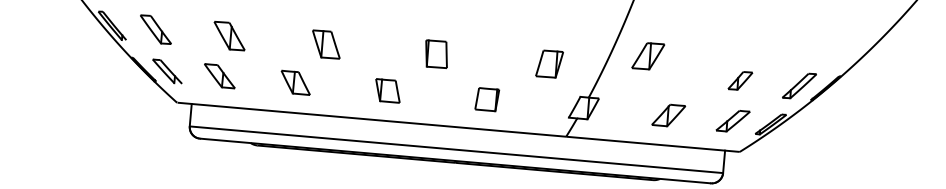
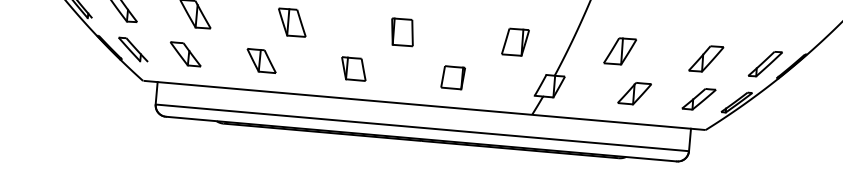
part: (648, 56) -> (620, 51), moved
part: (740, 80) -> (706, 58), size x1.43

